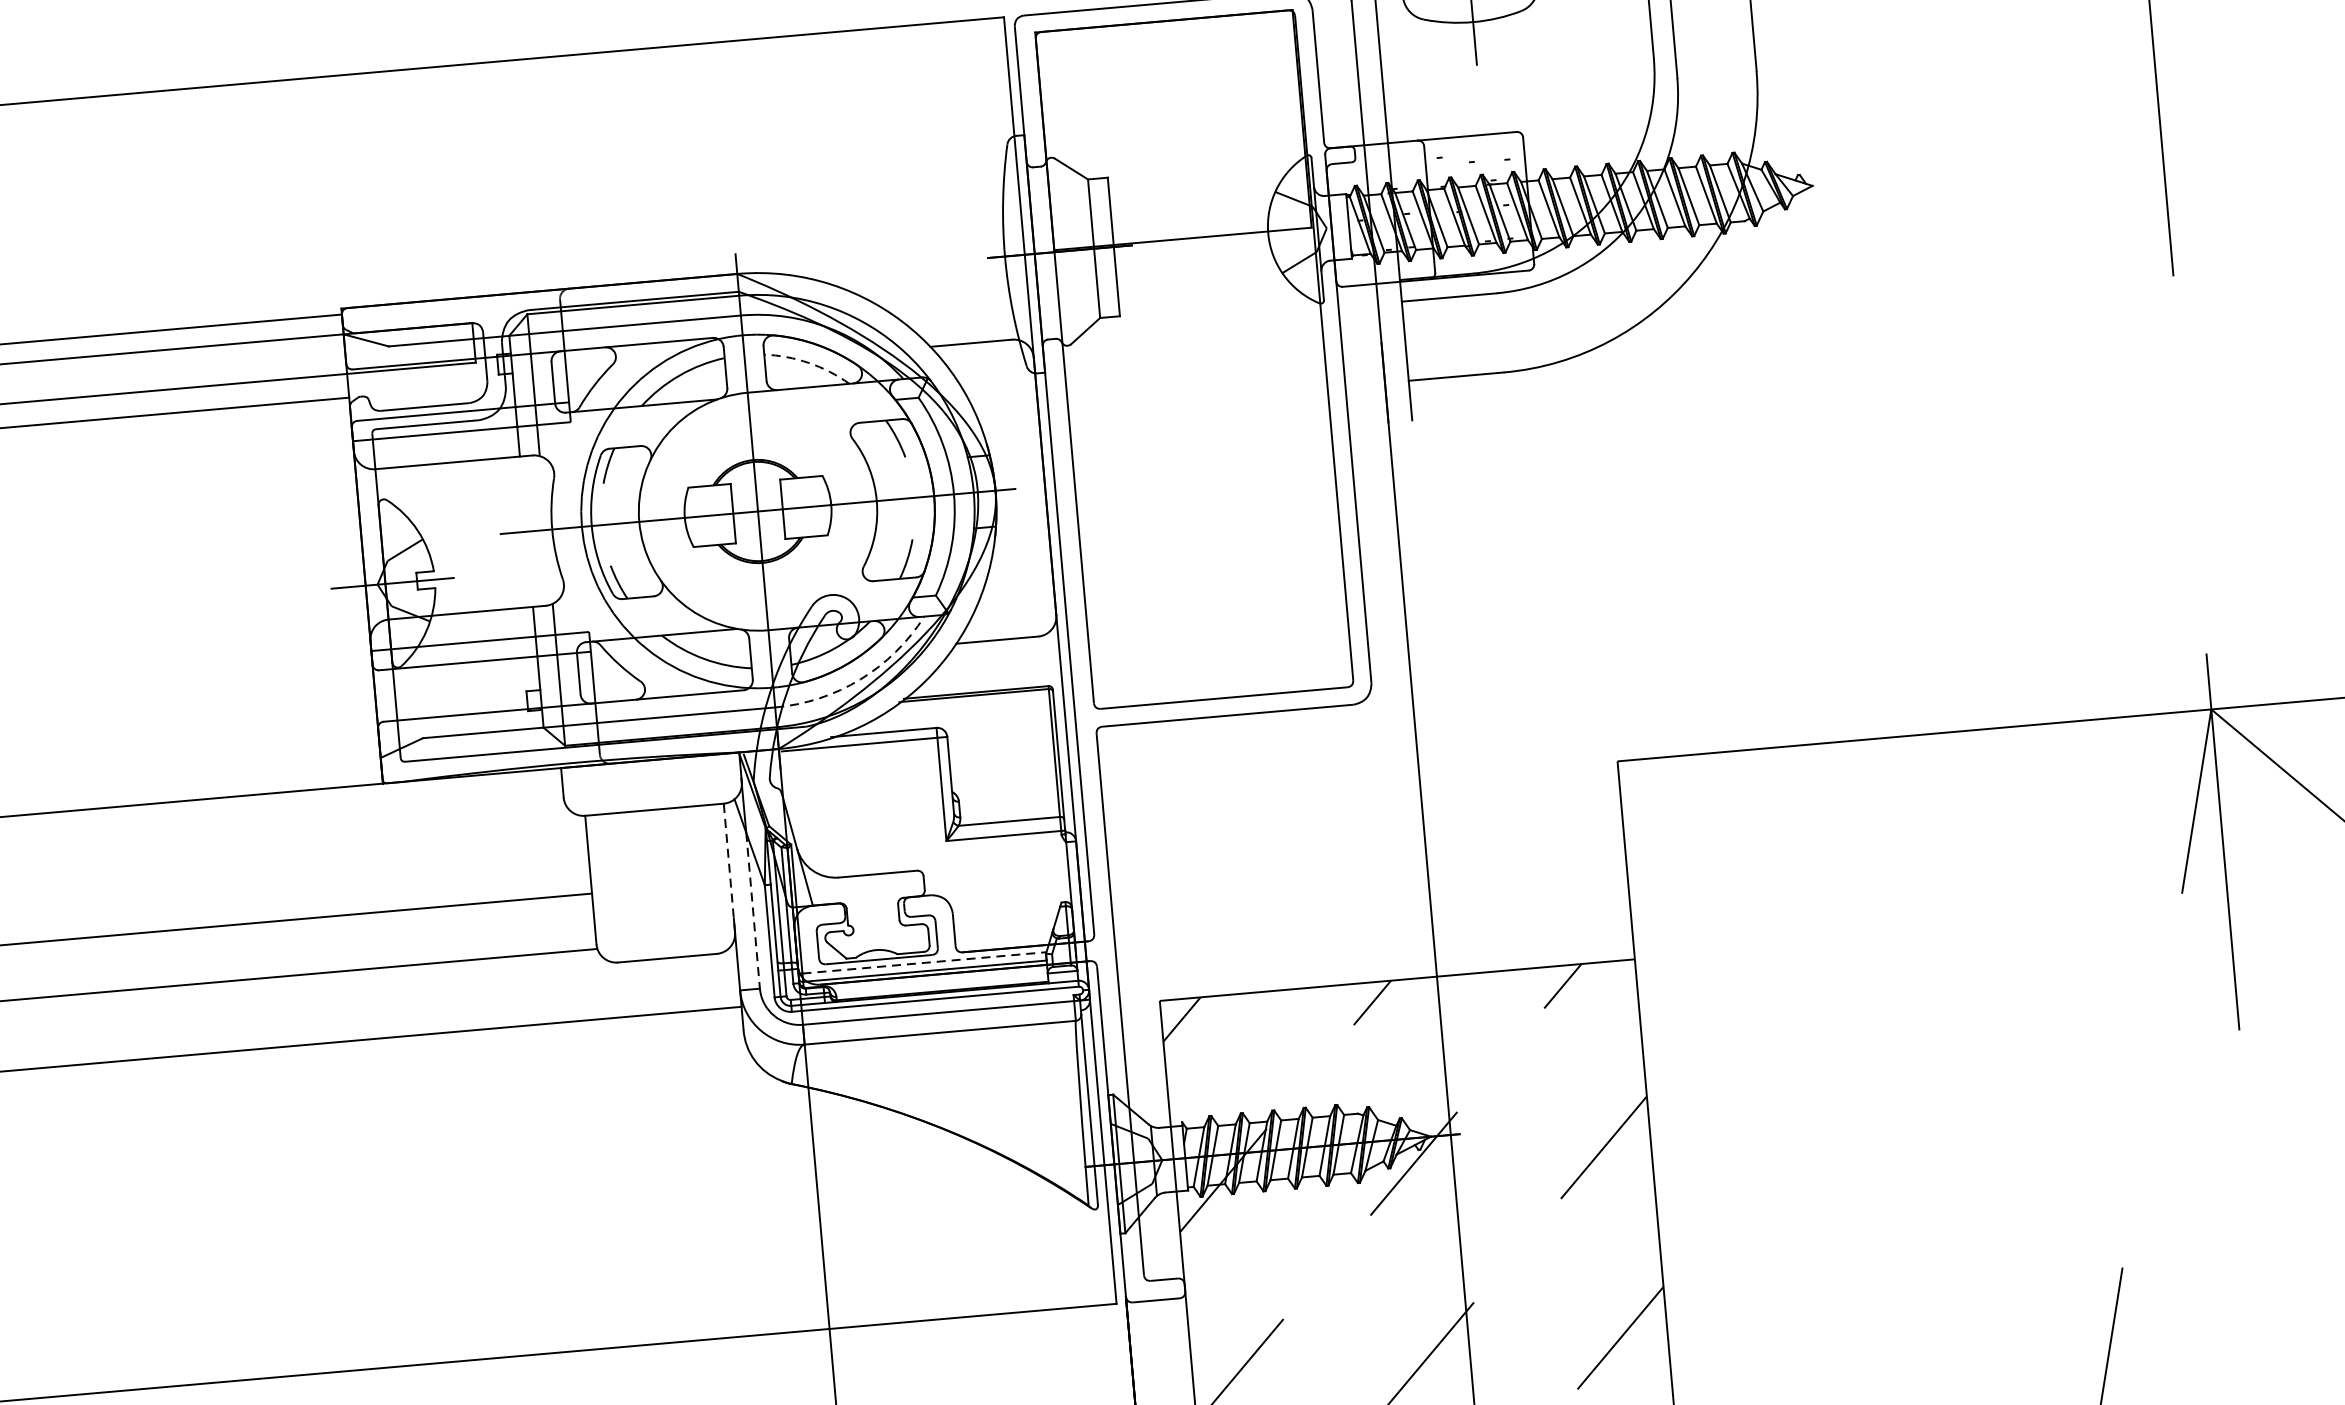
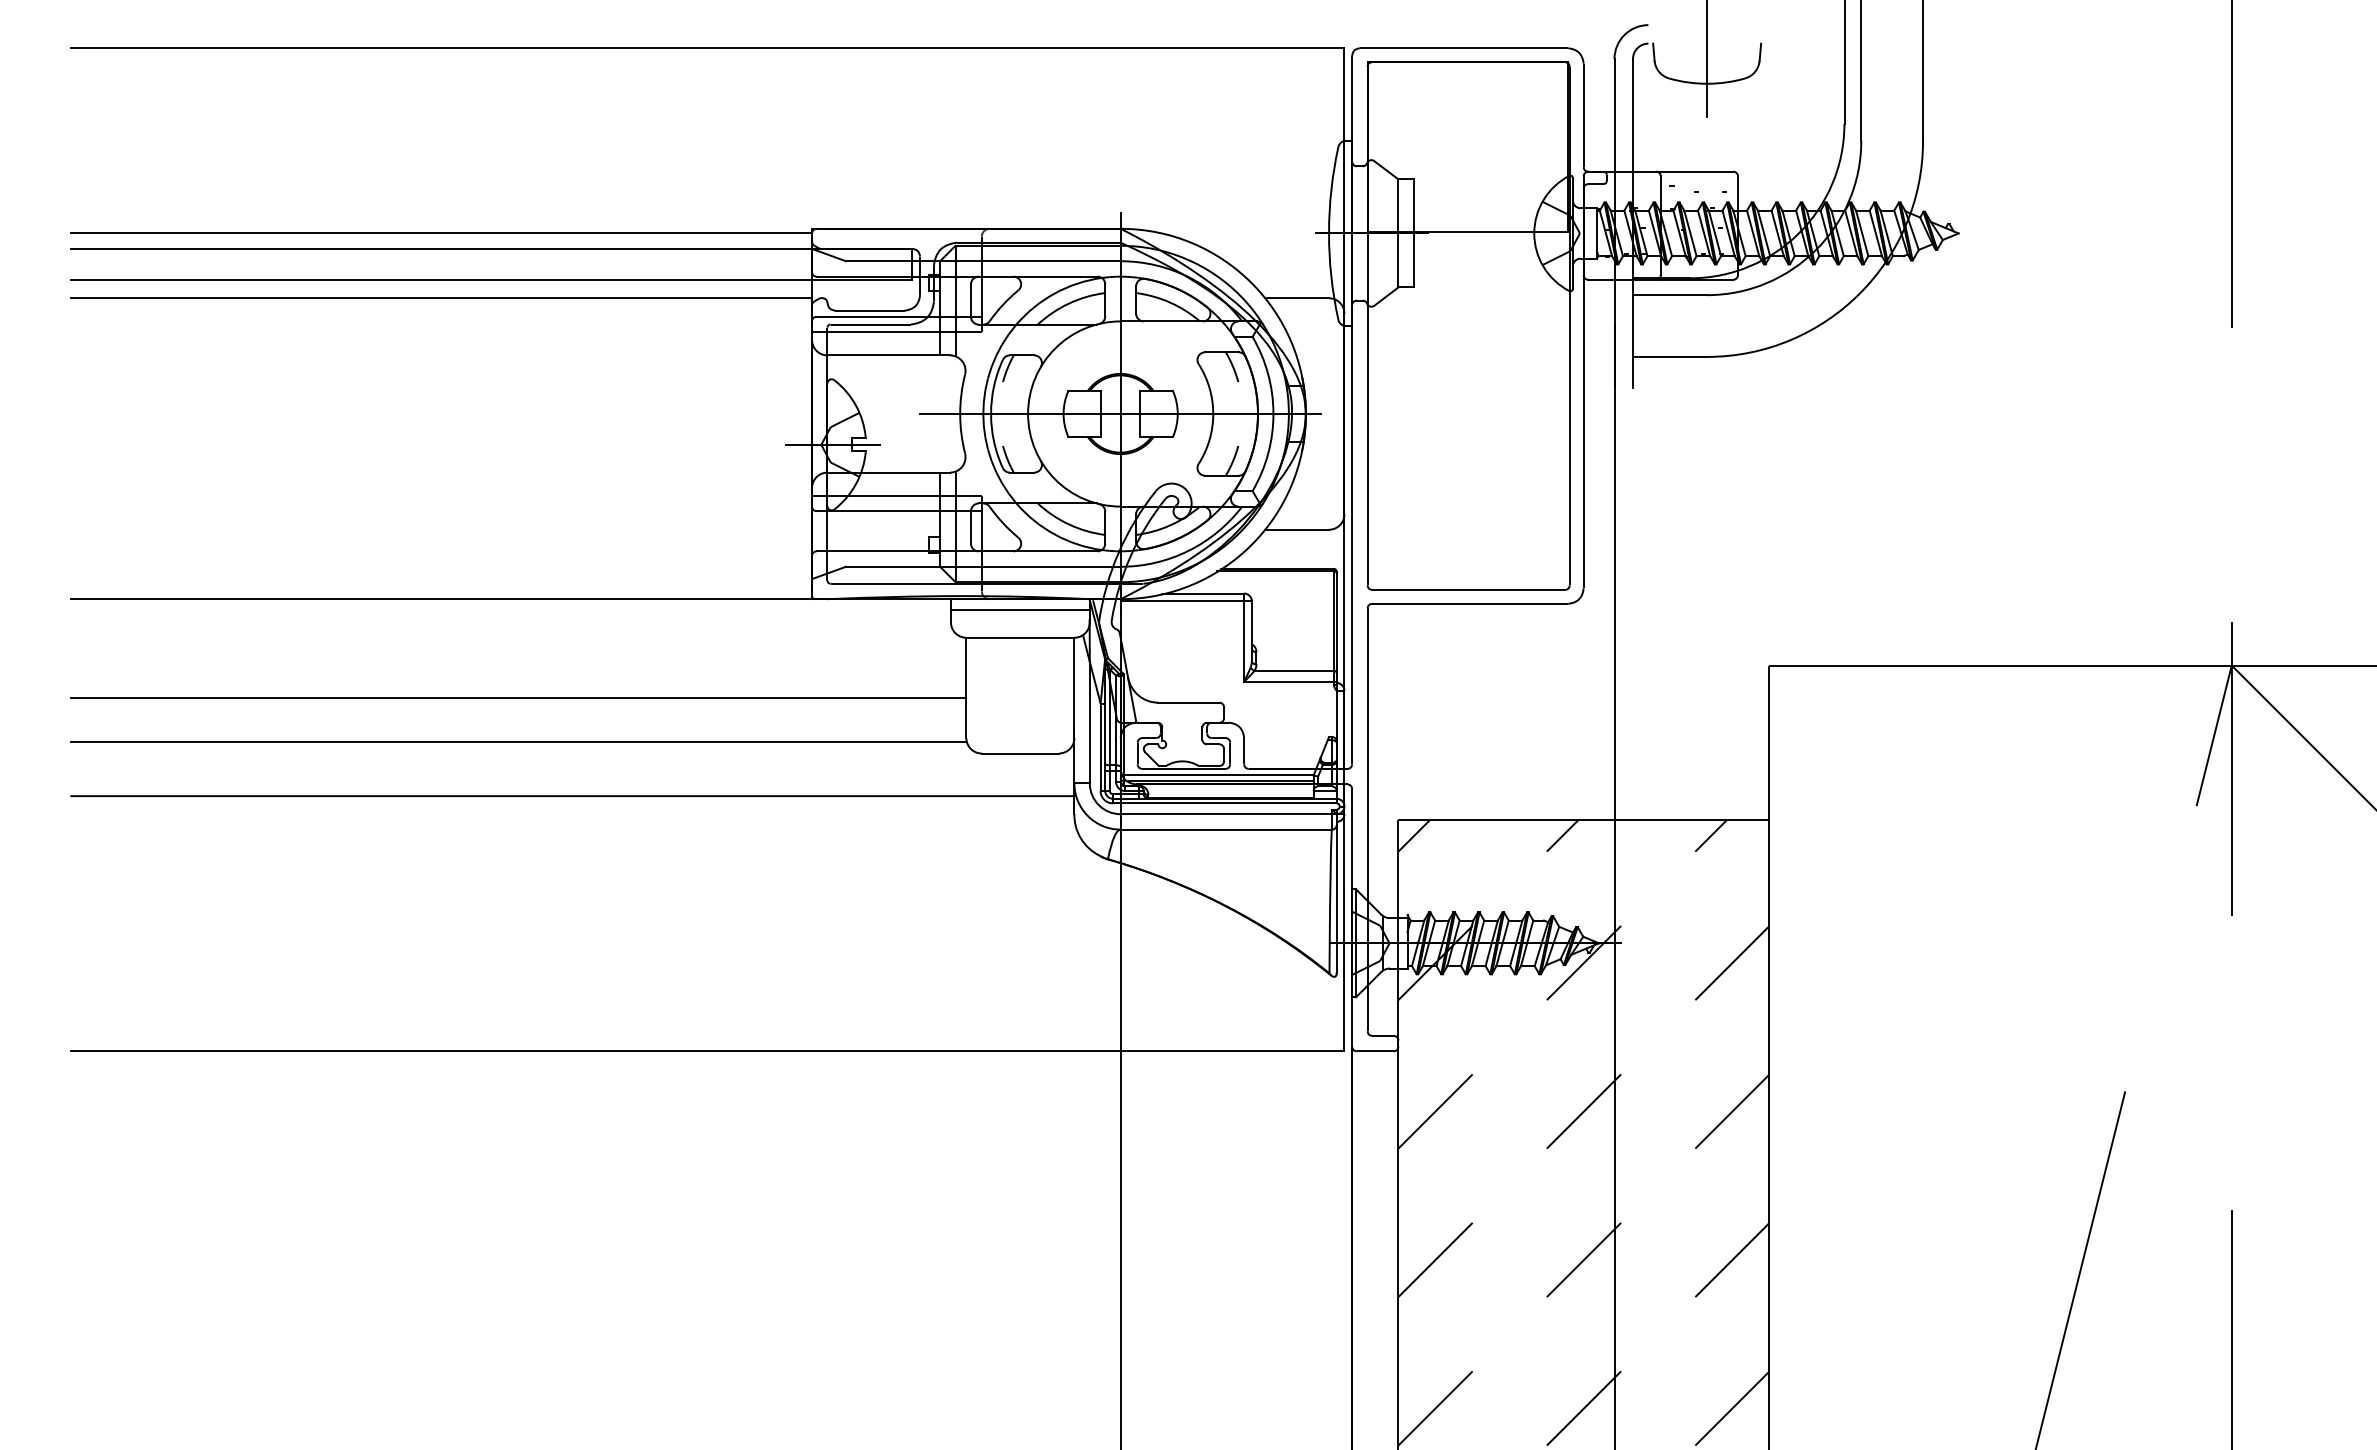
arc: (809, 362) -> (1170, 302), dashed -> solid
arc: (860, 678) -> (1188, 550), dashed -> solid
line: (650, 774) -> (1019, 610), added
line: (729, 867) -> (1074, 687), dashed -> solid
line: (752, 910) -> (1089, 722), dashed -> solid
line: (925, 962) -> (1219, 774), dashed -> solid

